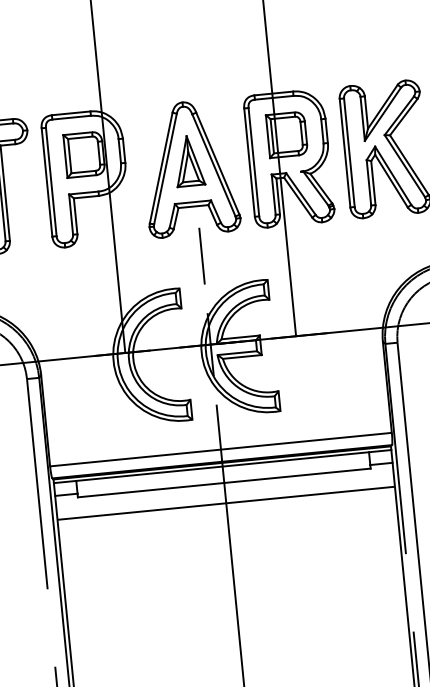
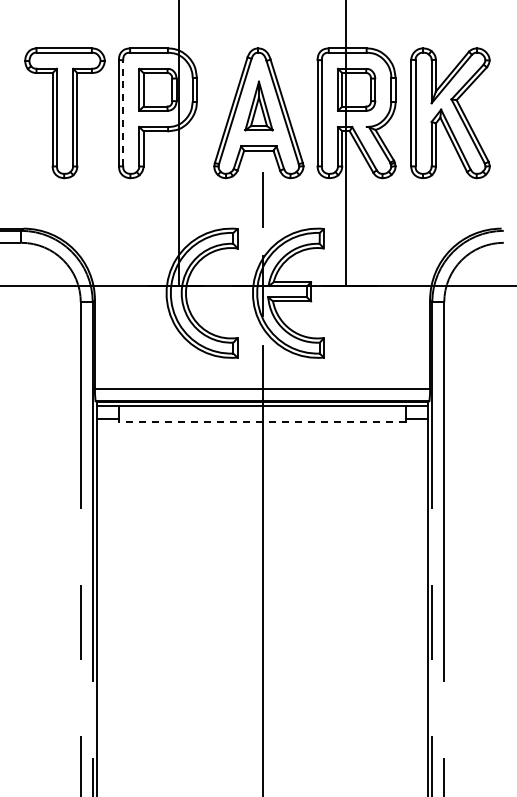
line: (51, 181) -> (123, 112), solid -> dashed
line: (224, 483) -> (262, 422), solid -> dashed
line: (226, 503) -> (262, 442), removed

